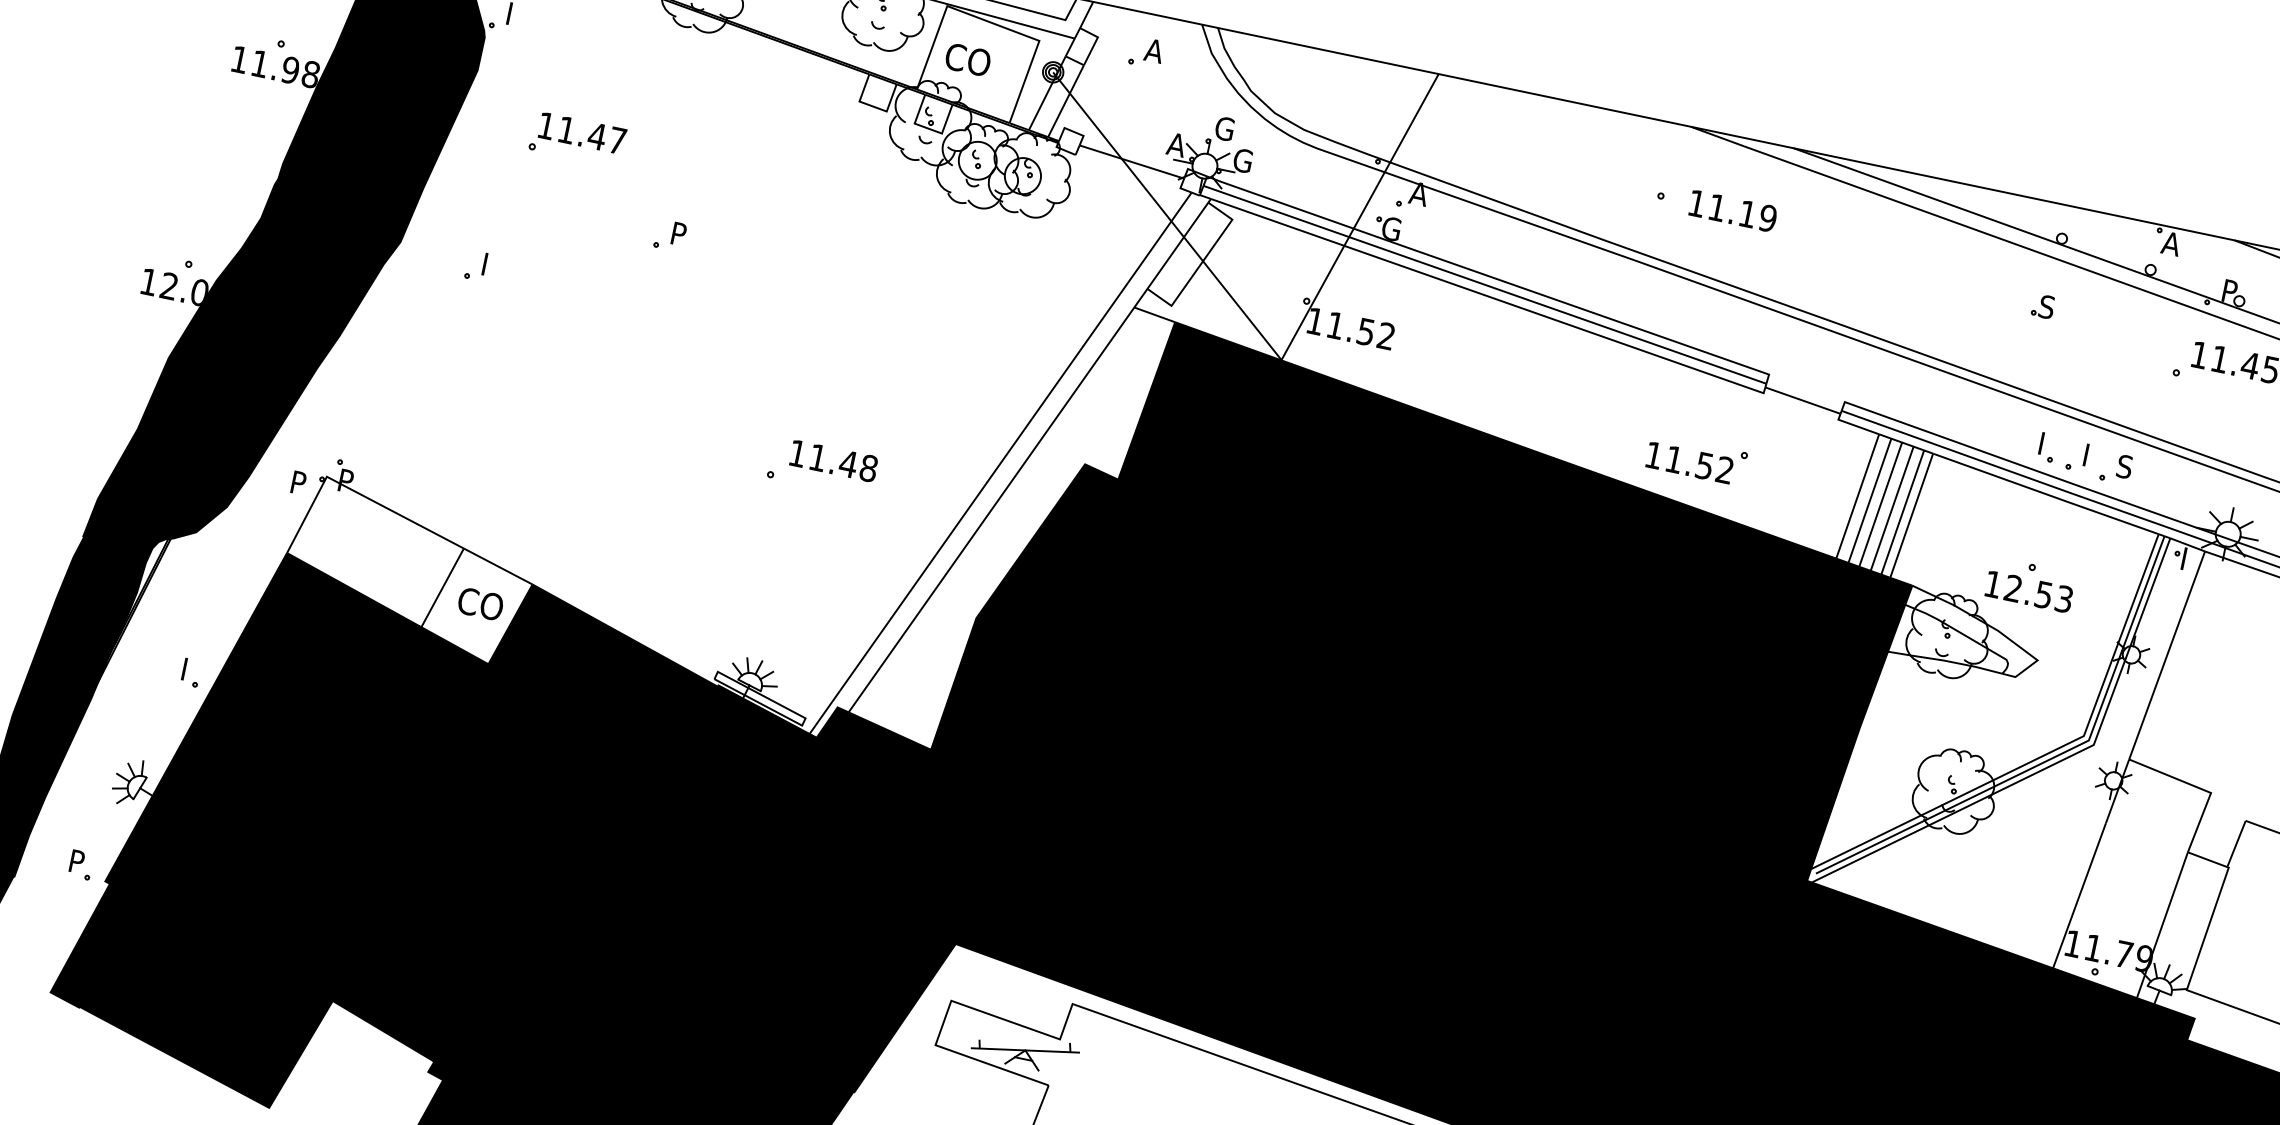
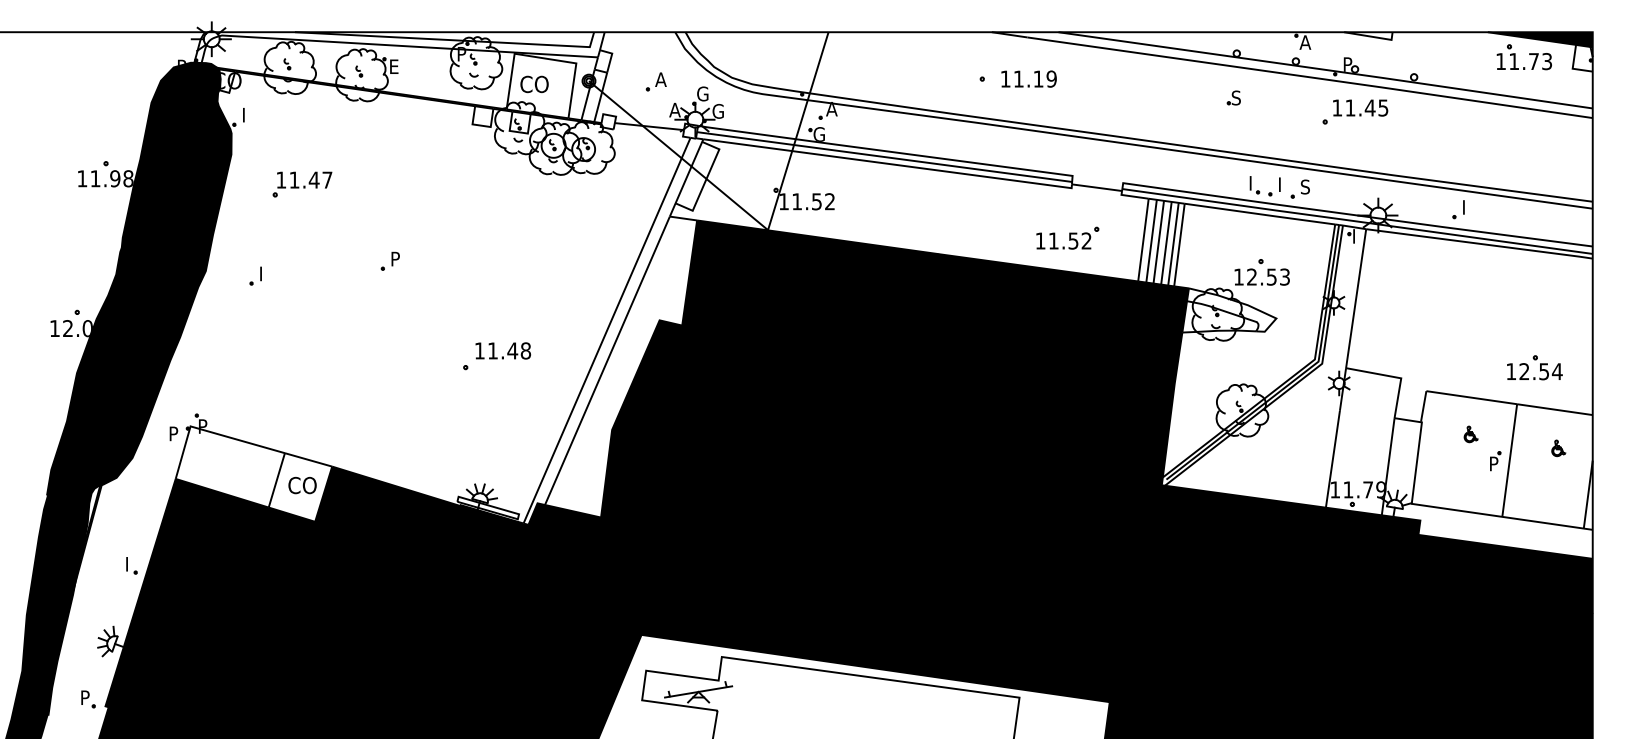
part: (1145, 51) -> (655, 81), moved
part: (669, 234) -> (389, 260), moved
part: (1696, 458) -> (1067, 237), moved

